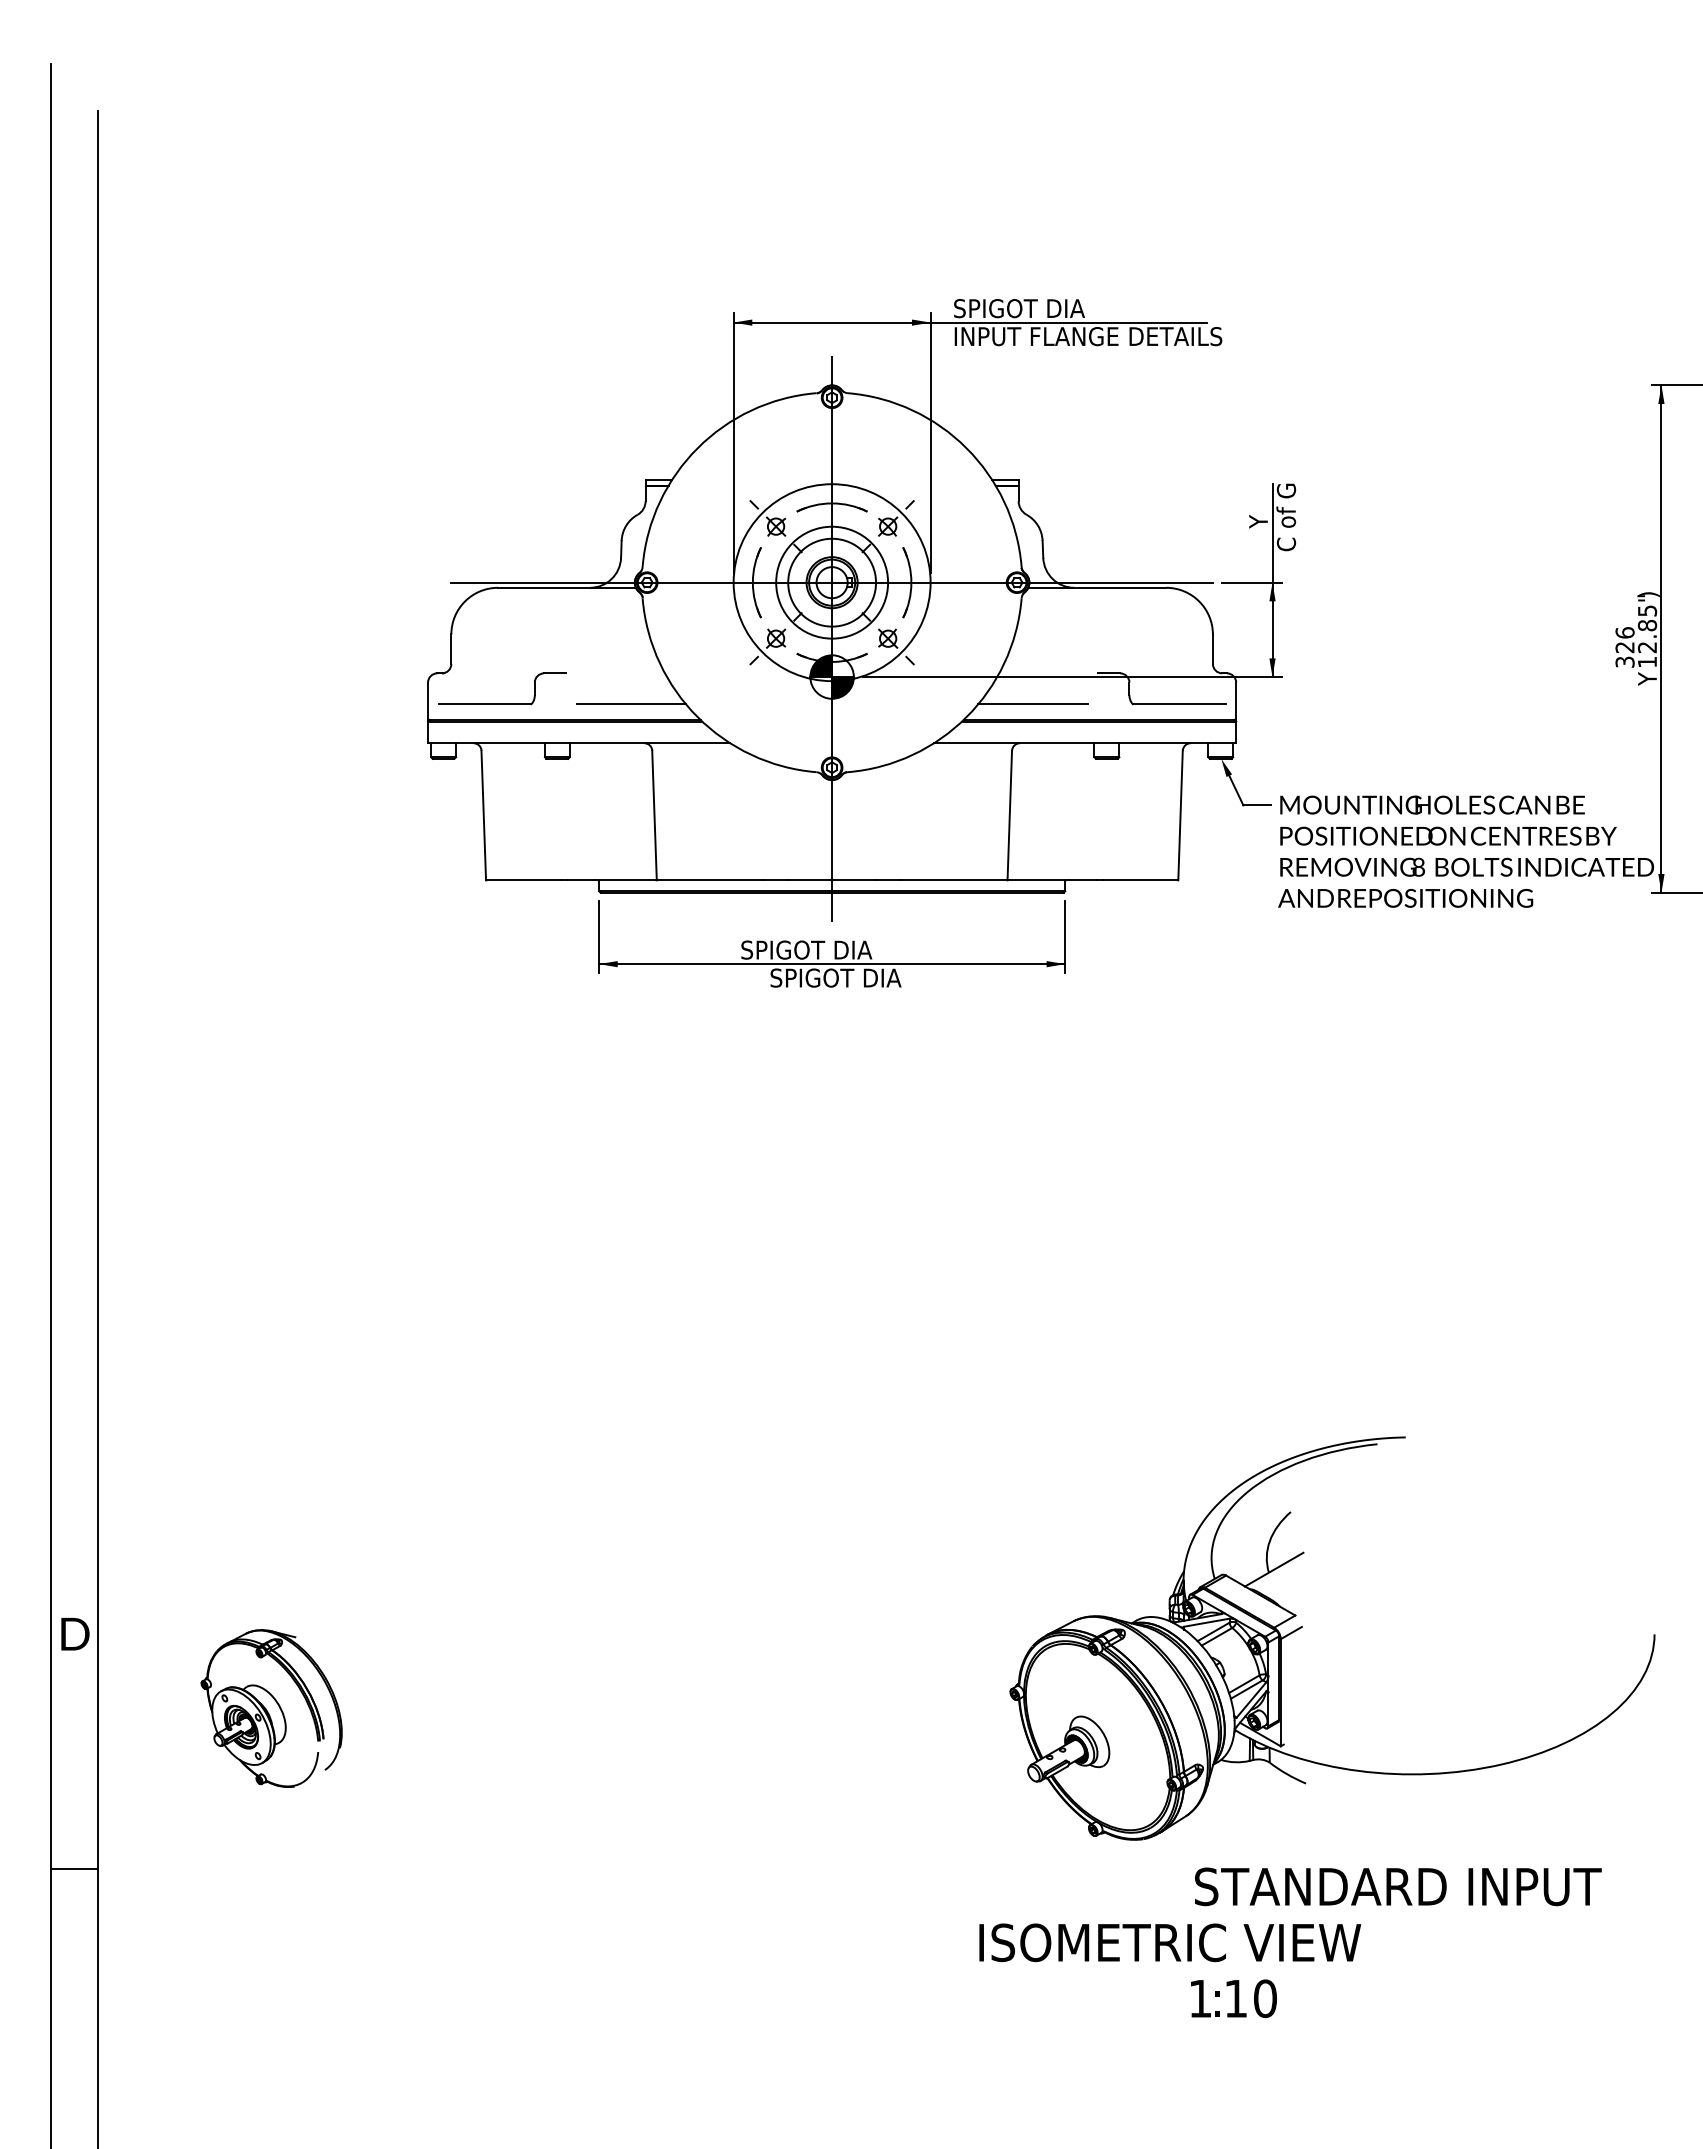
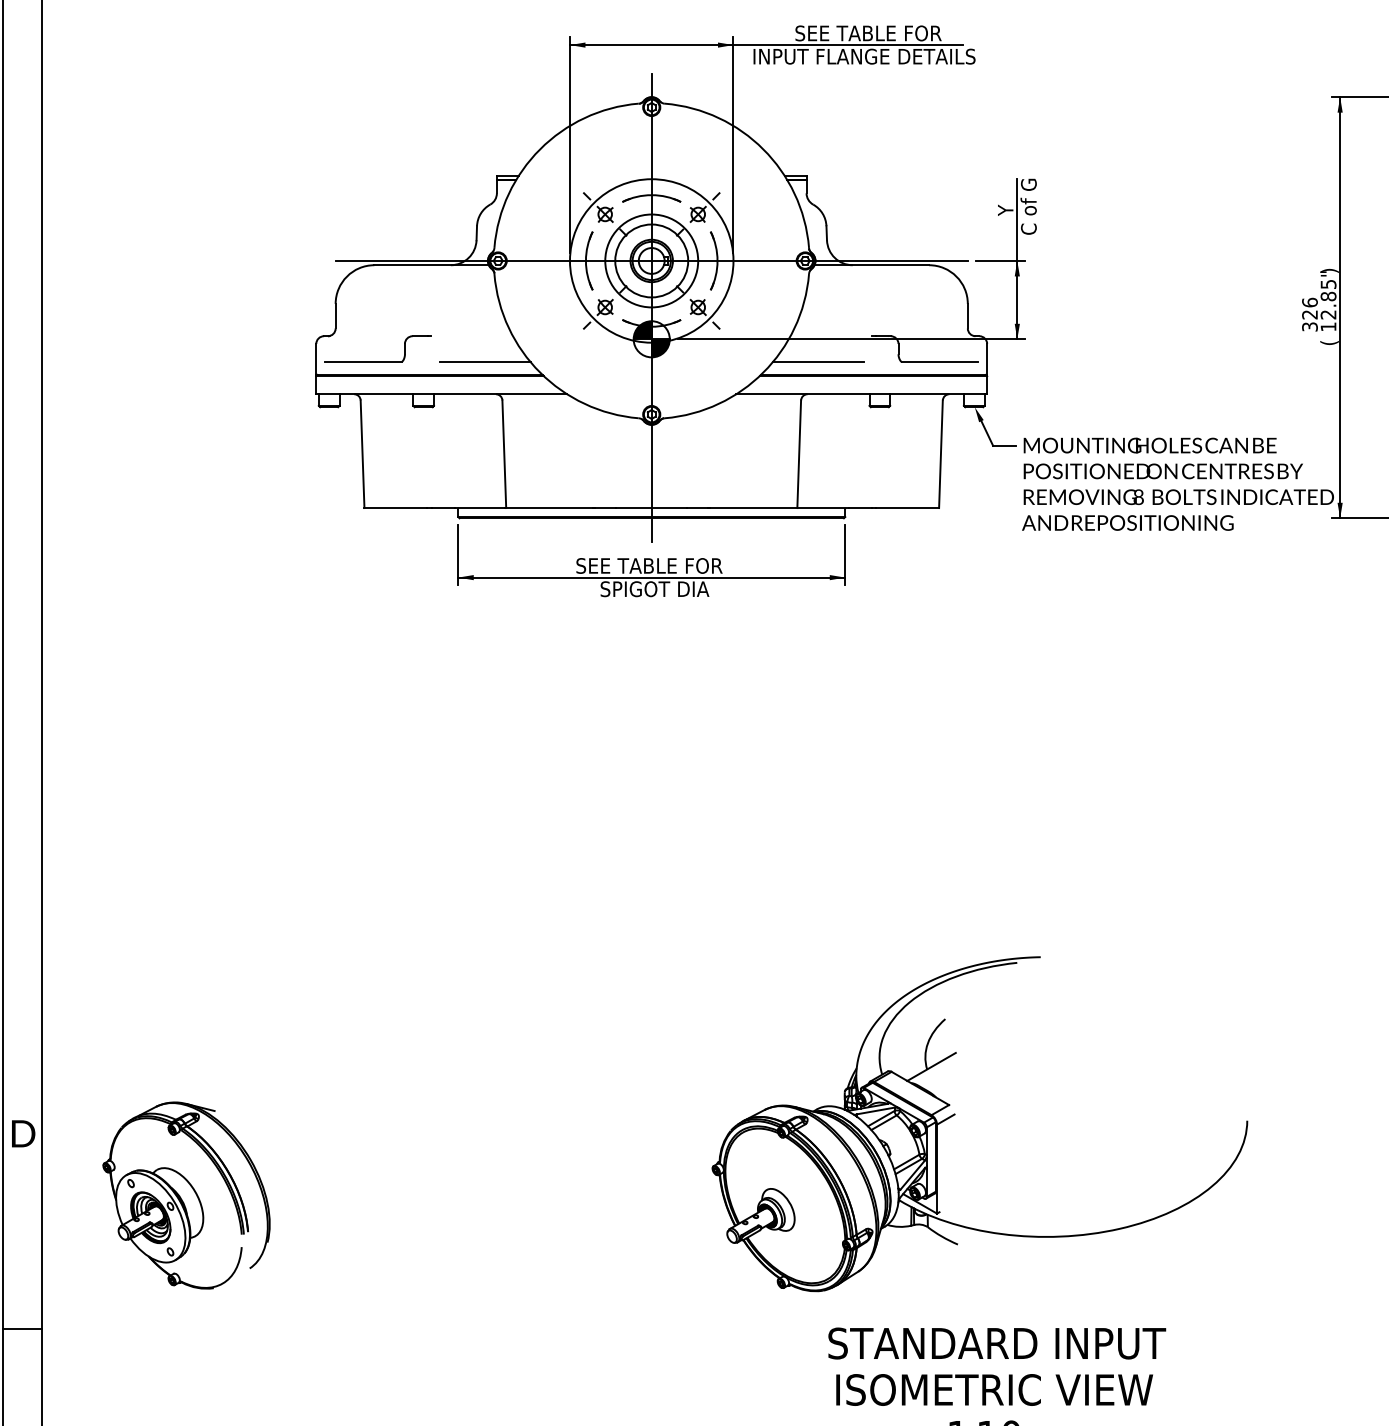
text: (1067, 308) -> (847, 33), SPIGOT DIA -> SEE TABLE FOR
text: (1648, 678) -> (1329, 340), Y -> (
text: (838, 949) -> (657, 565), SPIGOT DIA -> SEE TABLE FOR
part: (1302, 1627) -> (955, 1114), moved
part: (271, 1708) -> (186, 1195), size x1.43
text: (1398, 1886) -> (997, 1343), moved
text: (1170, 1942) -> (994, 1389), moved

